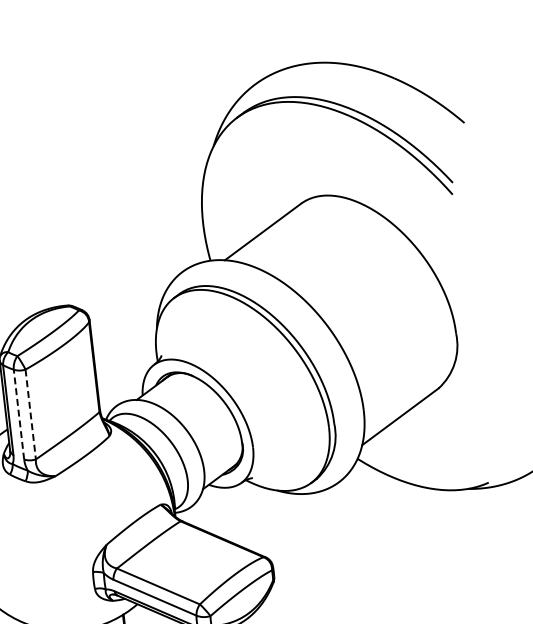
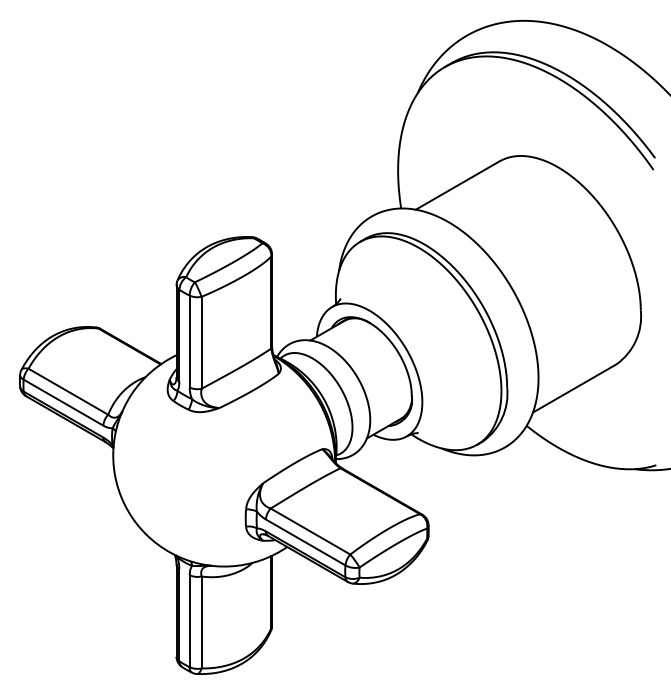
line: (18, 414) -> (189, 341), dashed -> solid
line: (30, 414) -> (201, 342), dashed -> solid

